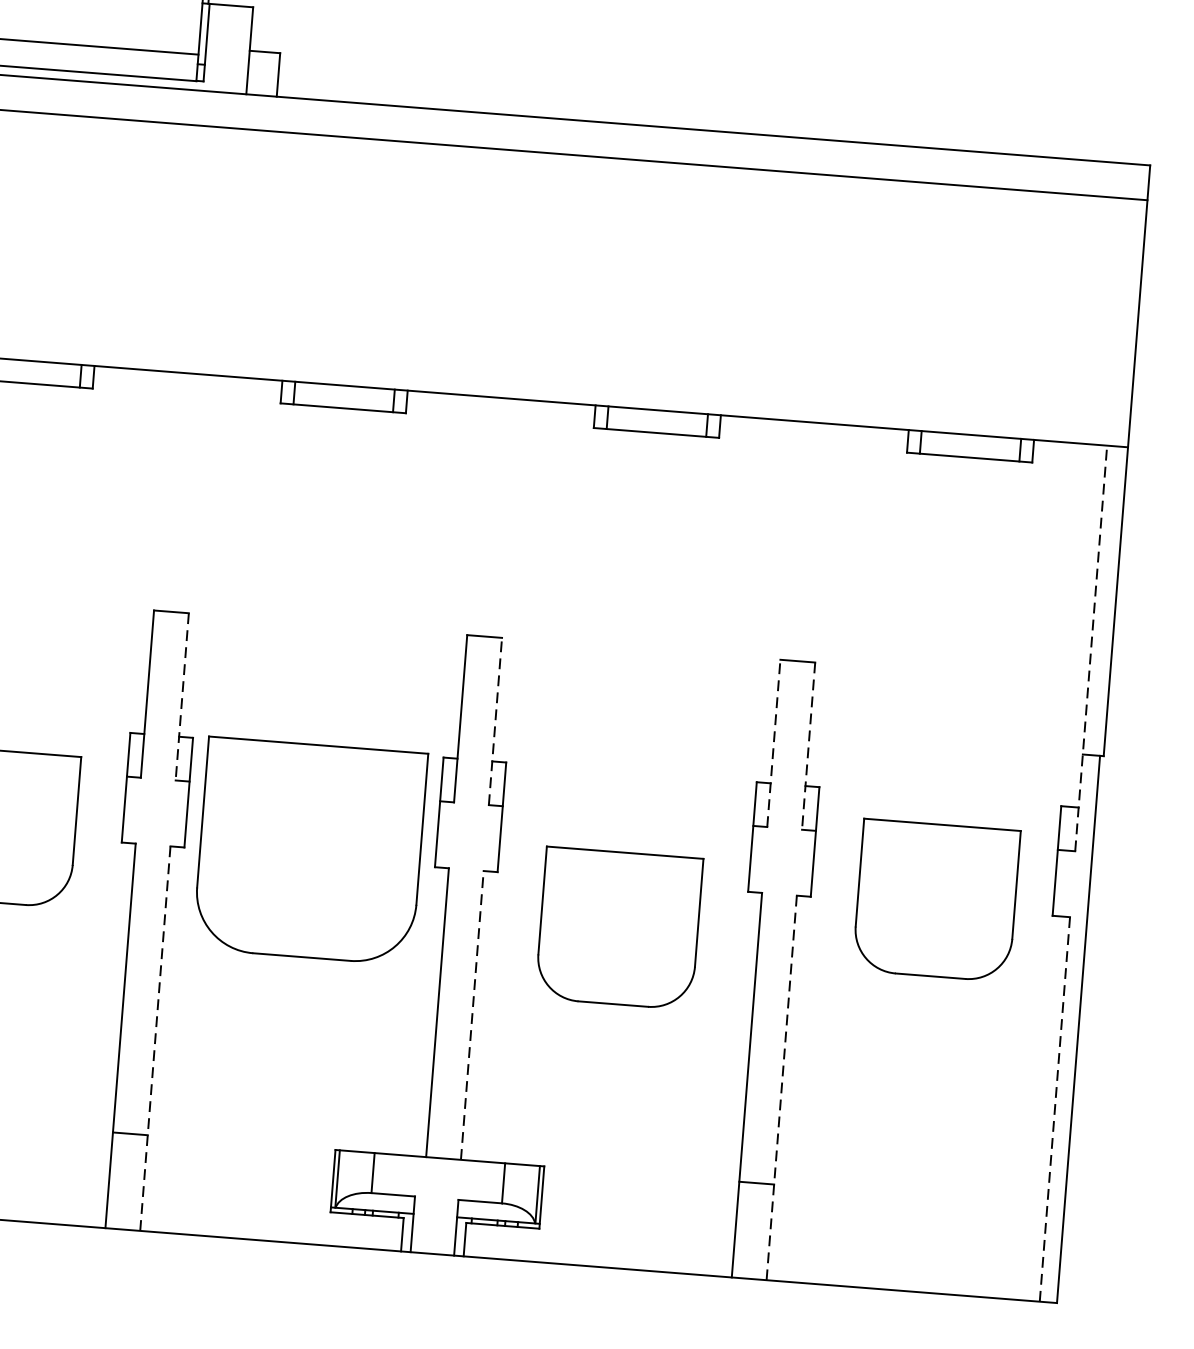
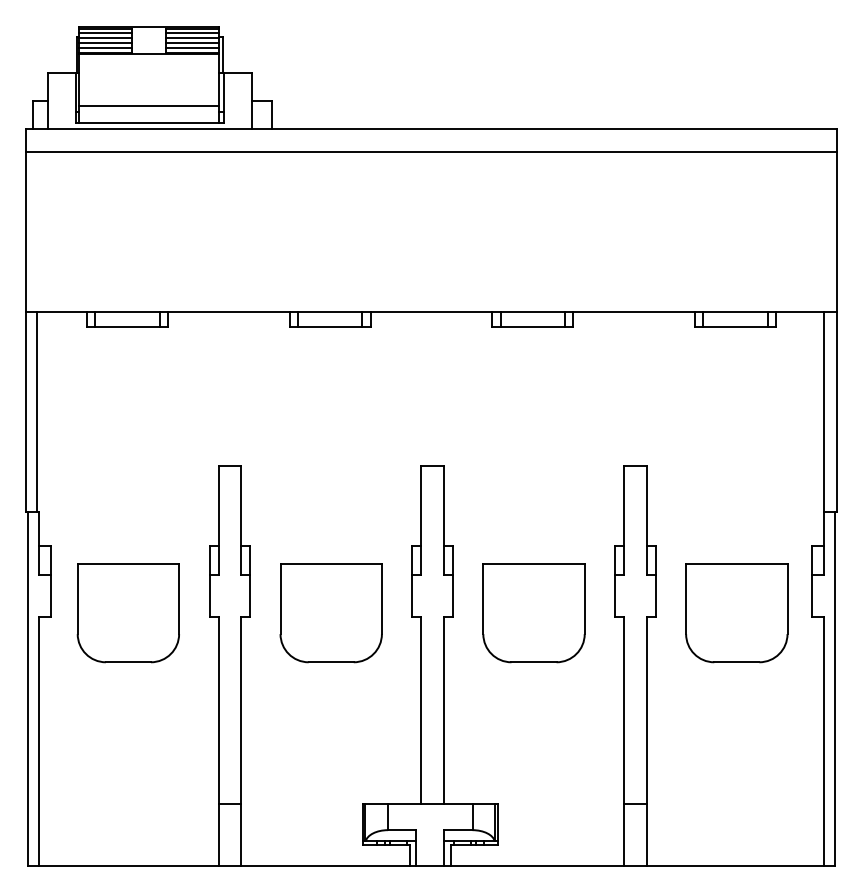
line: (1091, 647) -> (823, 442), dashed -> solid
line: (182, 697) -> (241, 520), dashed -> solid
line: (494, 720) -> (443, 519), dashed -> solid
line: (774, 742) -> (624, 519), dashed -> solid
line: (808, 746) -> (646, 520), dashed -> solid
part: (309, 851) -> (330, 613), size x0.71
part: (618, 928) -> (533, 613), moved
line: (471, 1015) -> (443, 710), dashed -> solid
line: (155, 1039) -> (241, 742), dashed -> solid
line: (781, 1089) -> (646, 742), dashed -> solid
line: (1054, 1110) -> (823, 742), dashed -> solid

